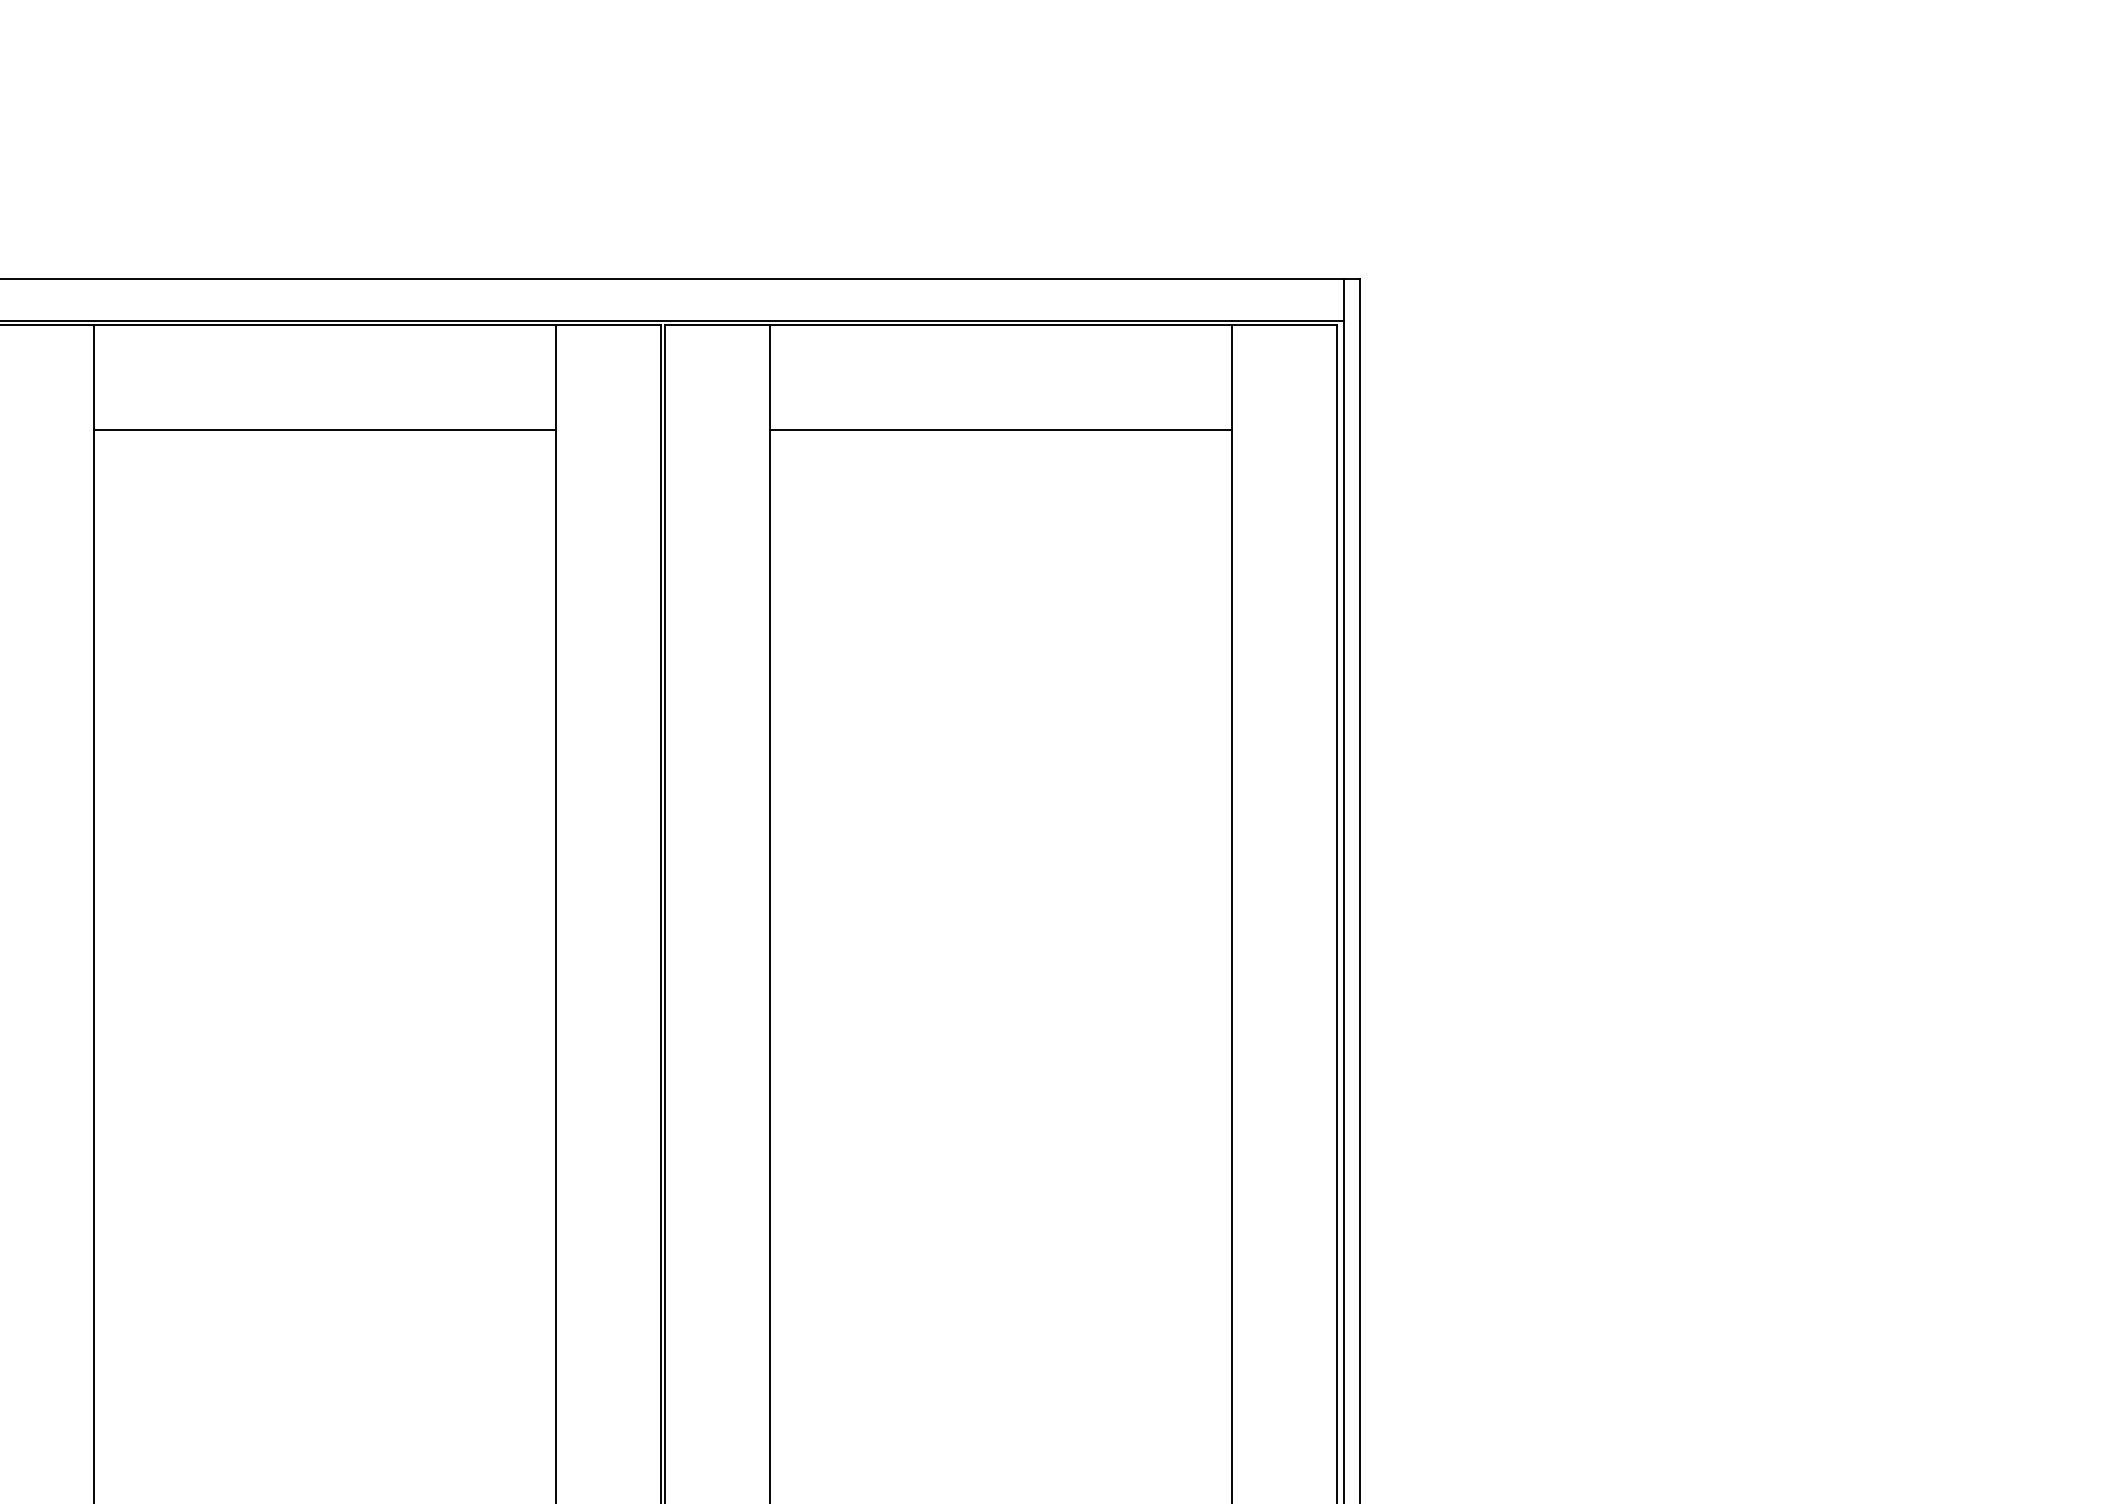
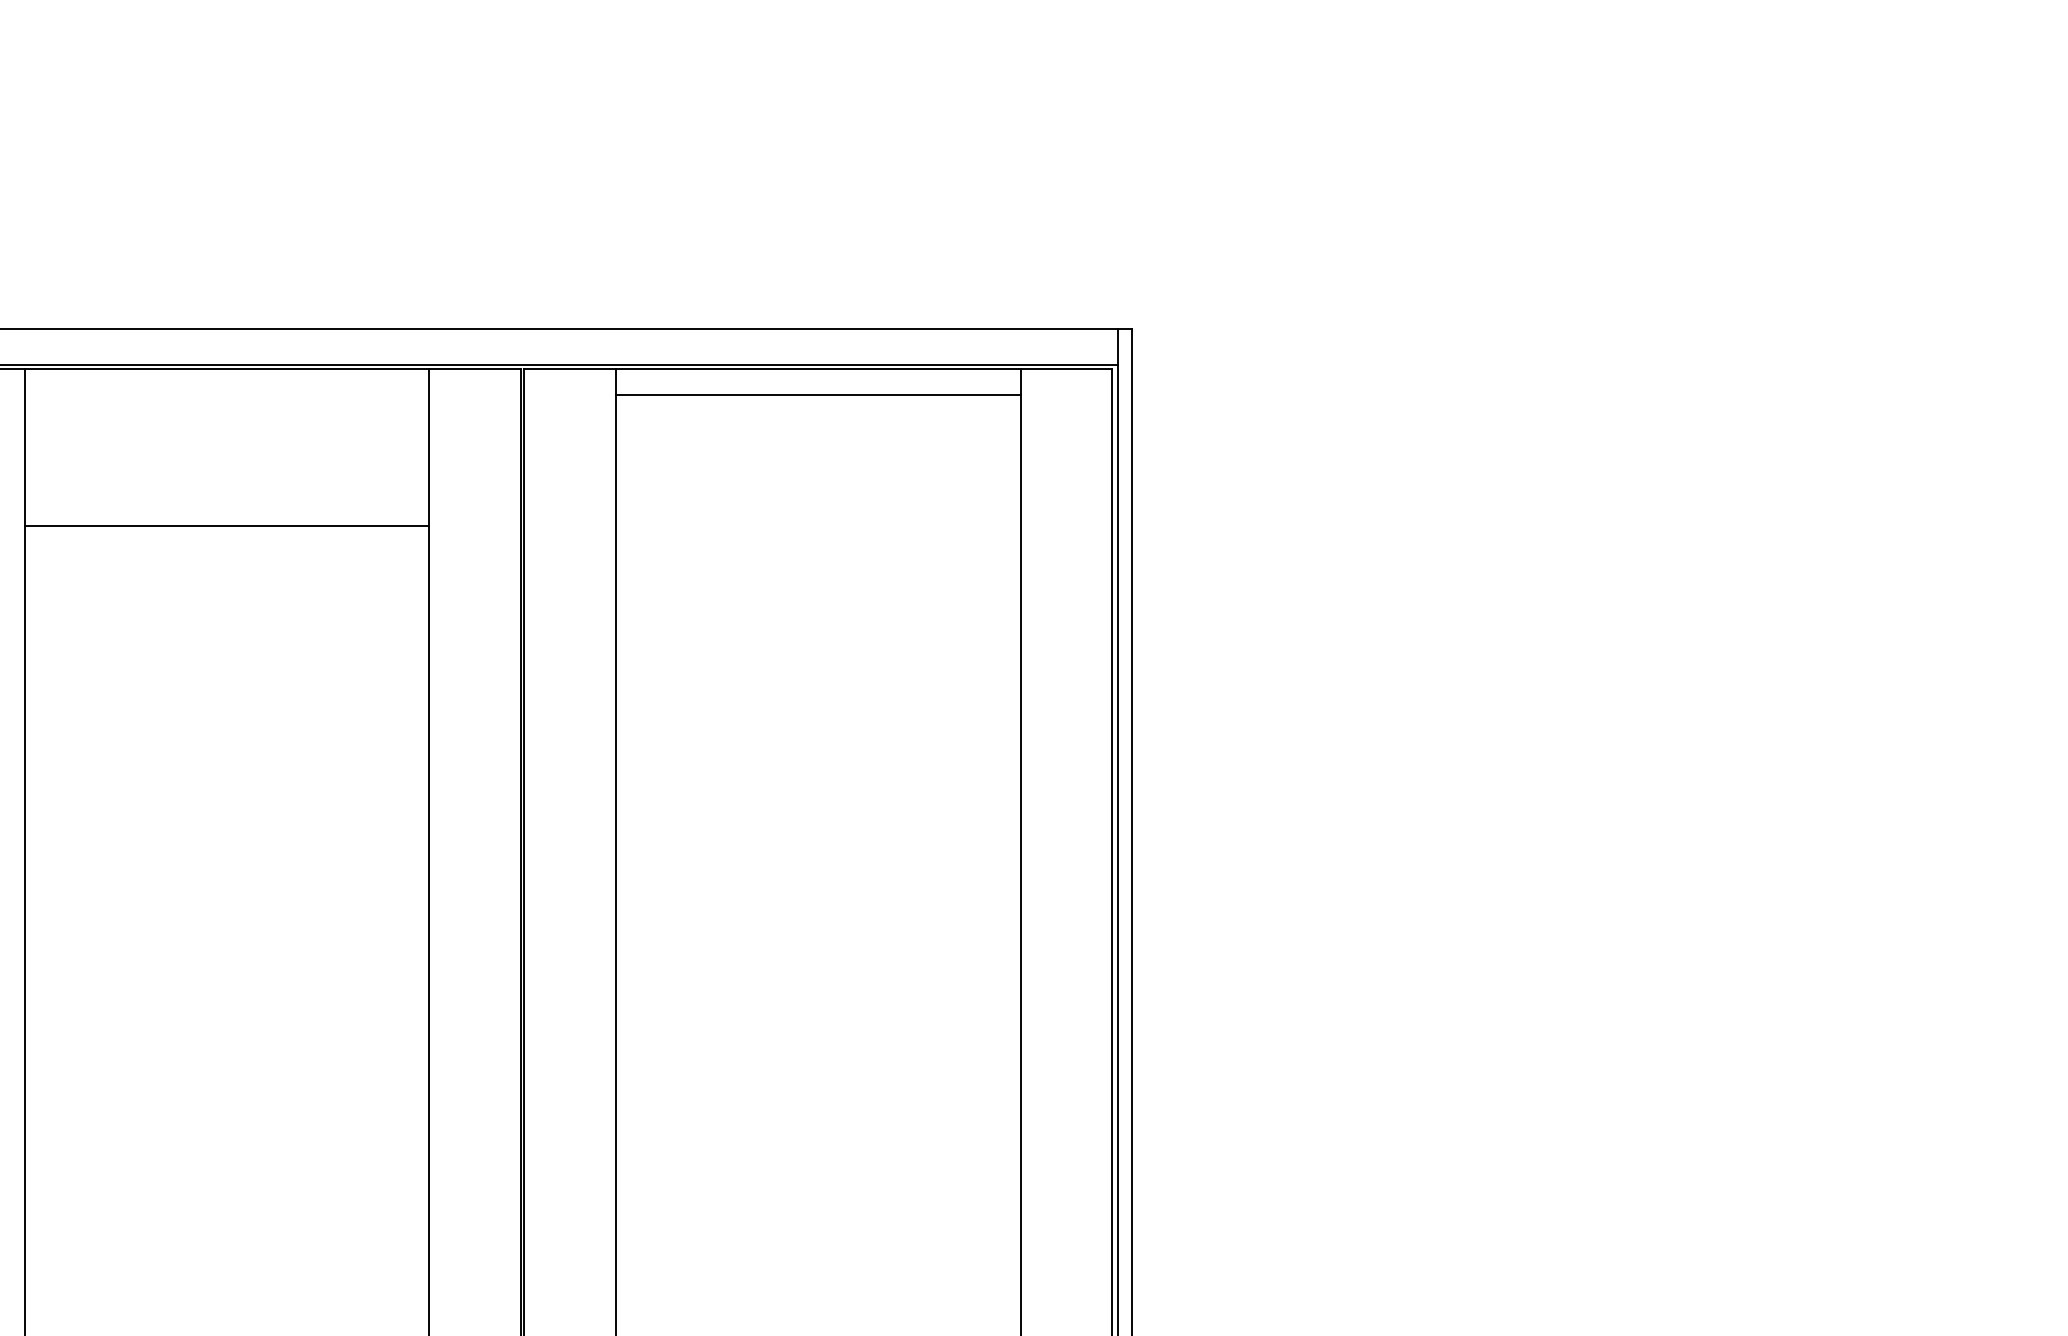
line: (324, 429) -> (226, 525), moved
line: (1001, 429) -> (818, 394), moved

